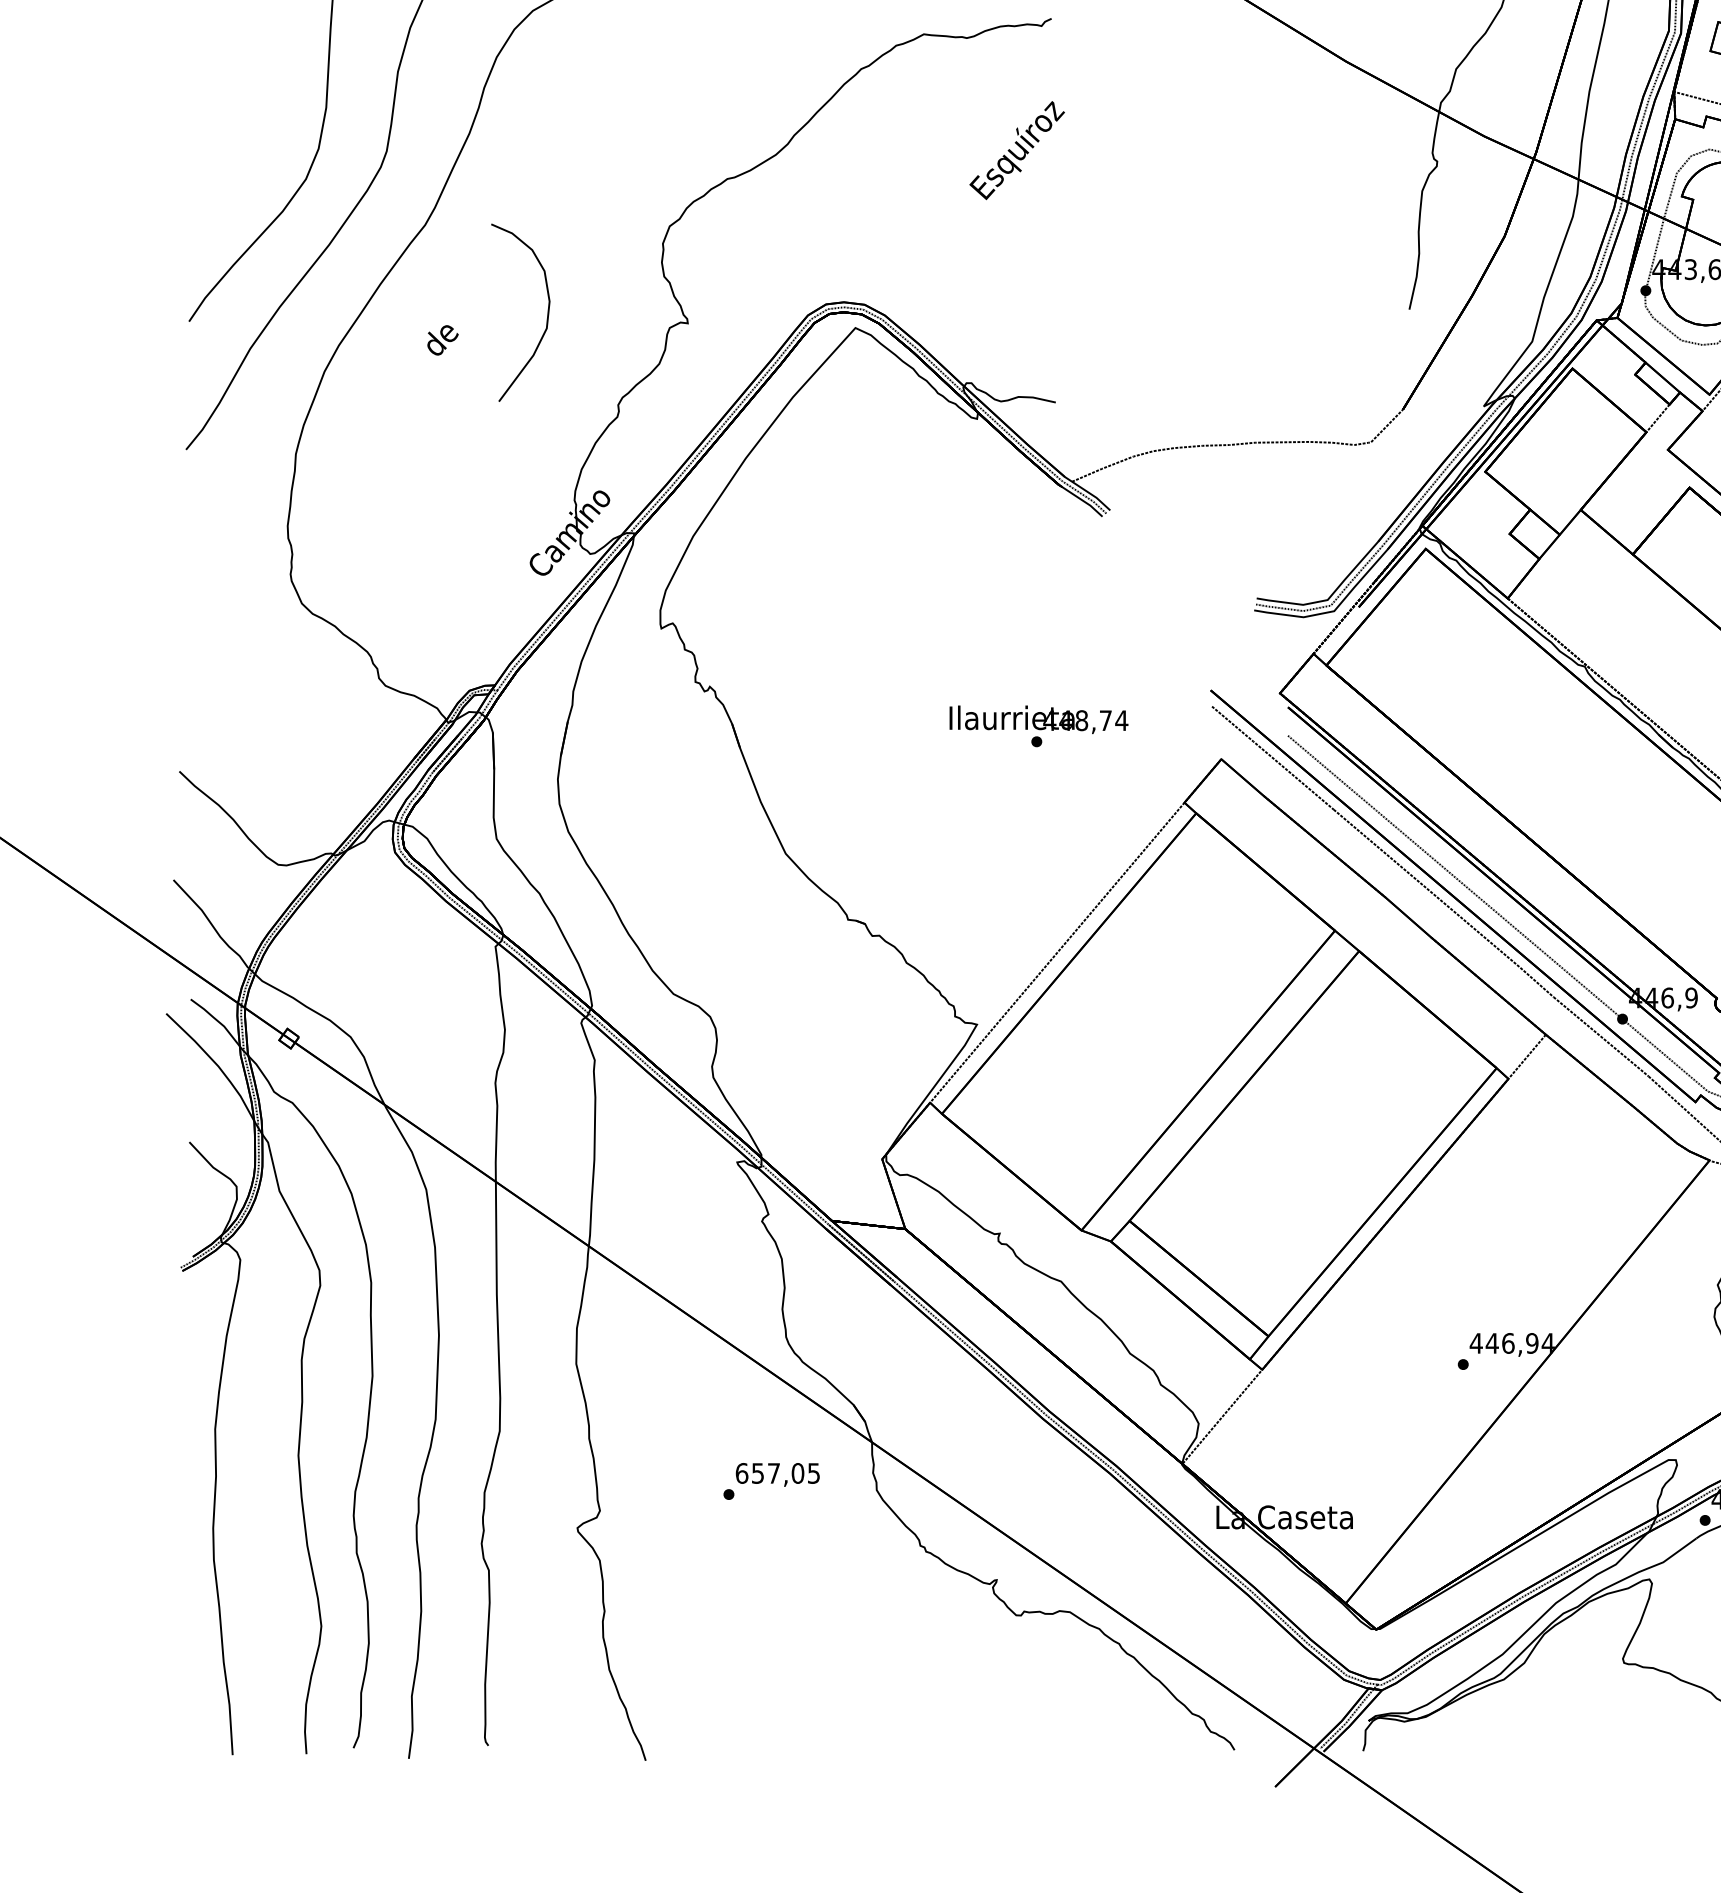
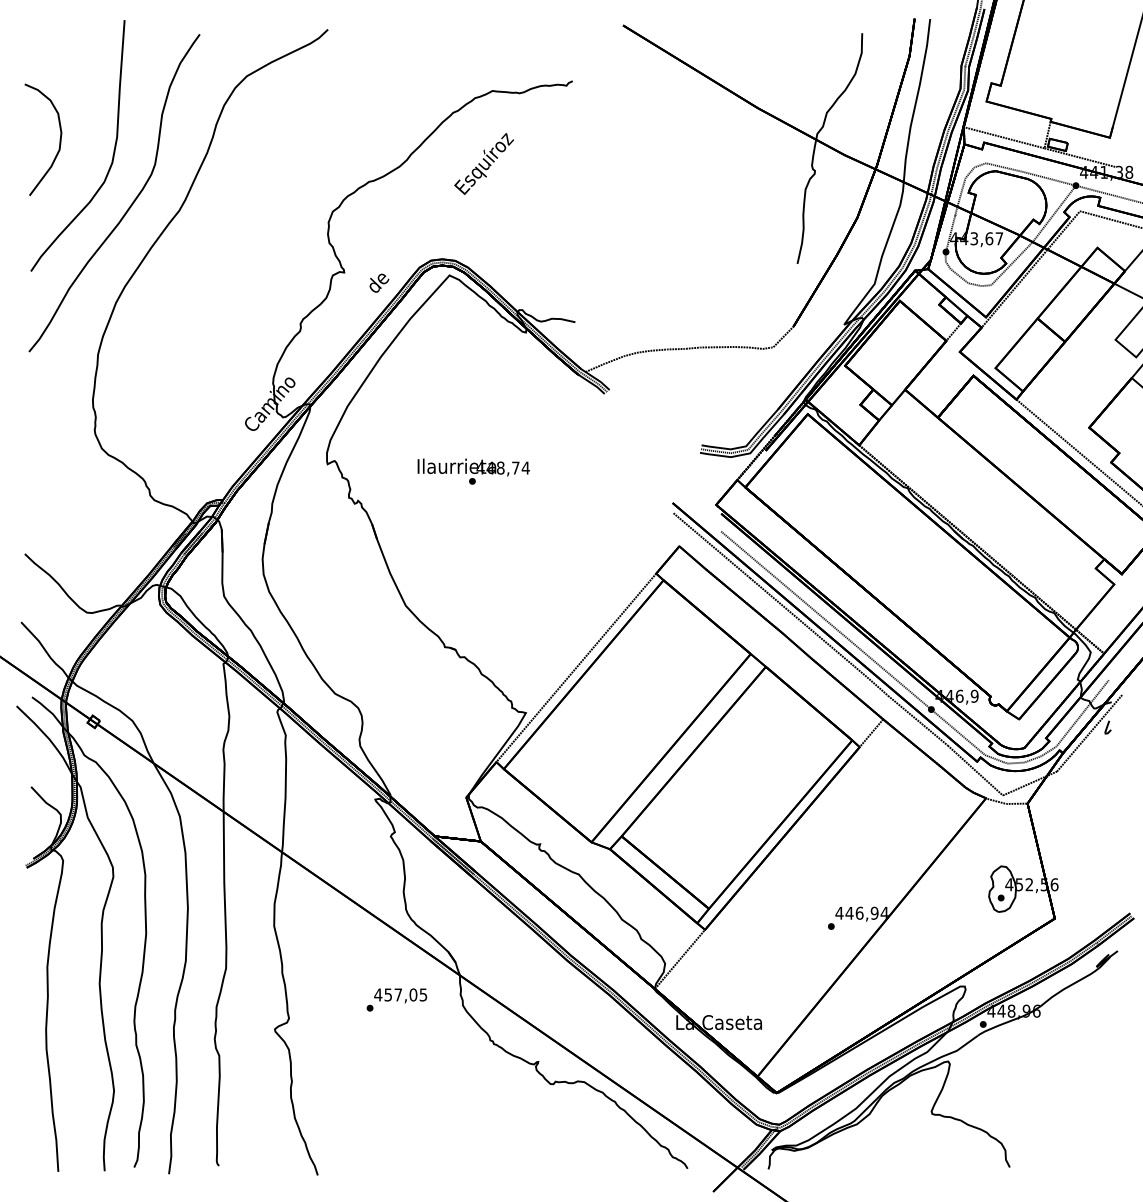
text: (1016, 149) -> (483, 163), moved
curve: (546, 312) -> (59, 139), moved
text: (443, 339) -> (379, 282), moved
text: (1038, 726) -> (473, 471), moved
text: (742, 1472) -> (378, 994), 657,05 -> 457,05

